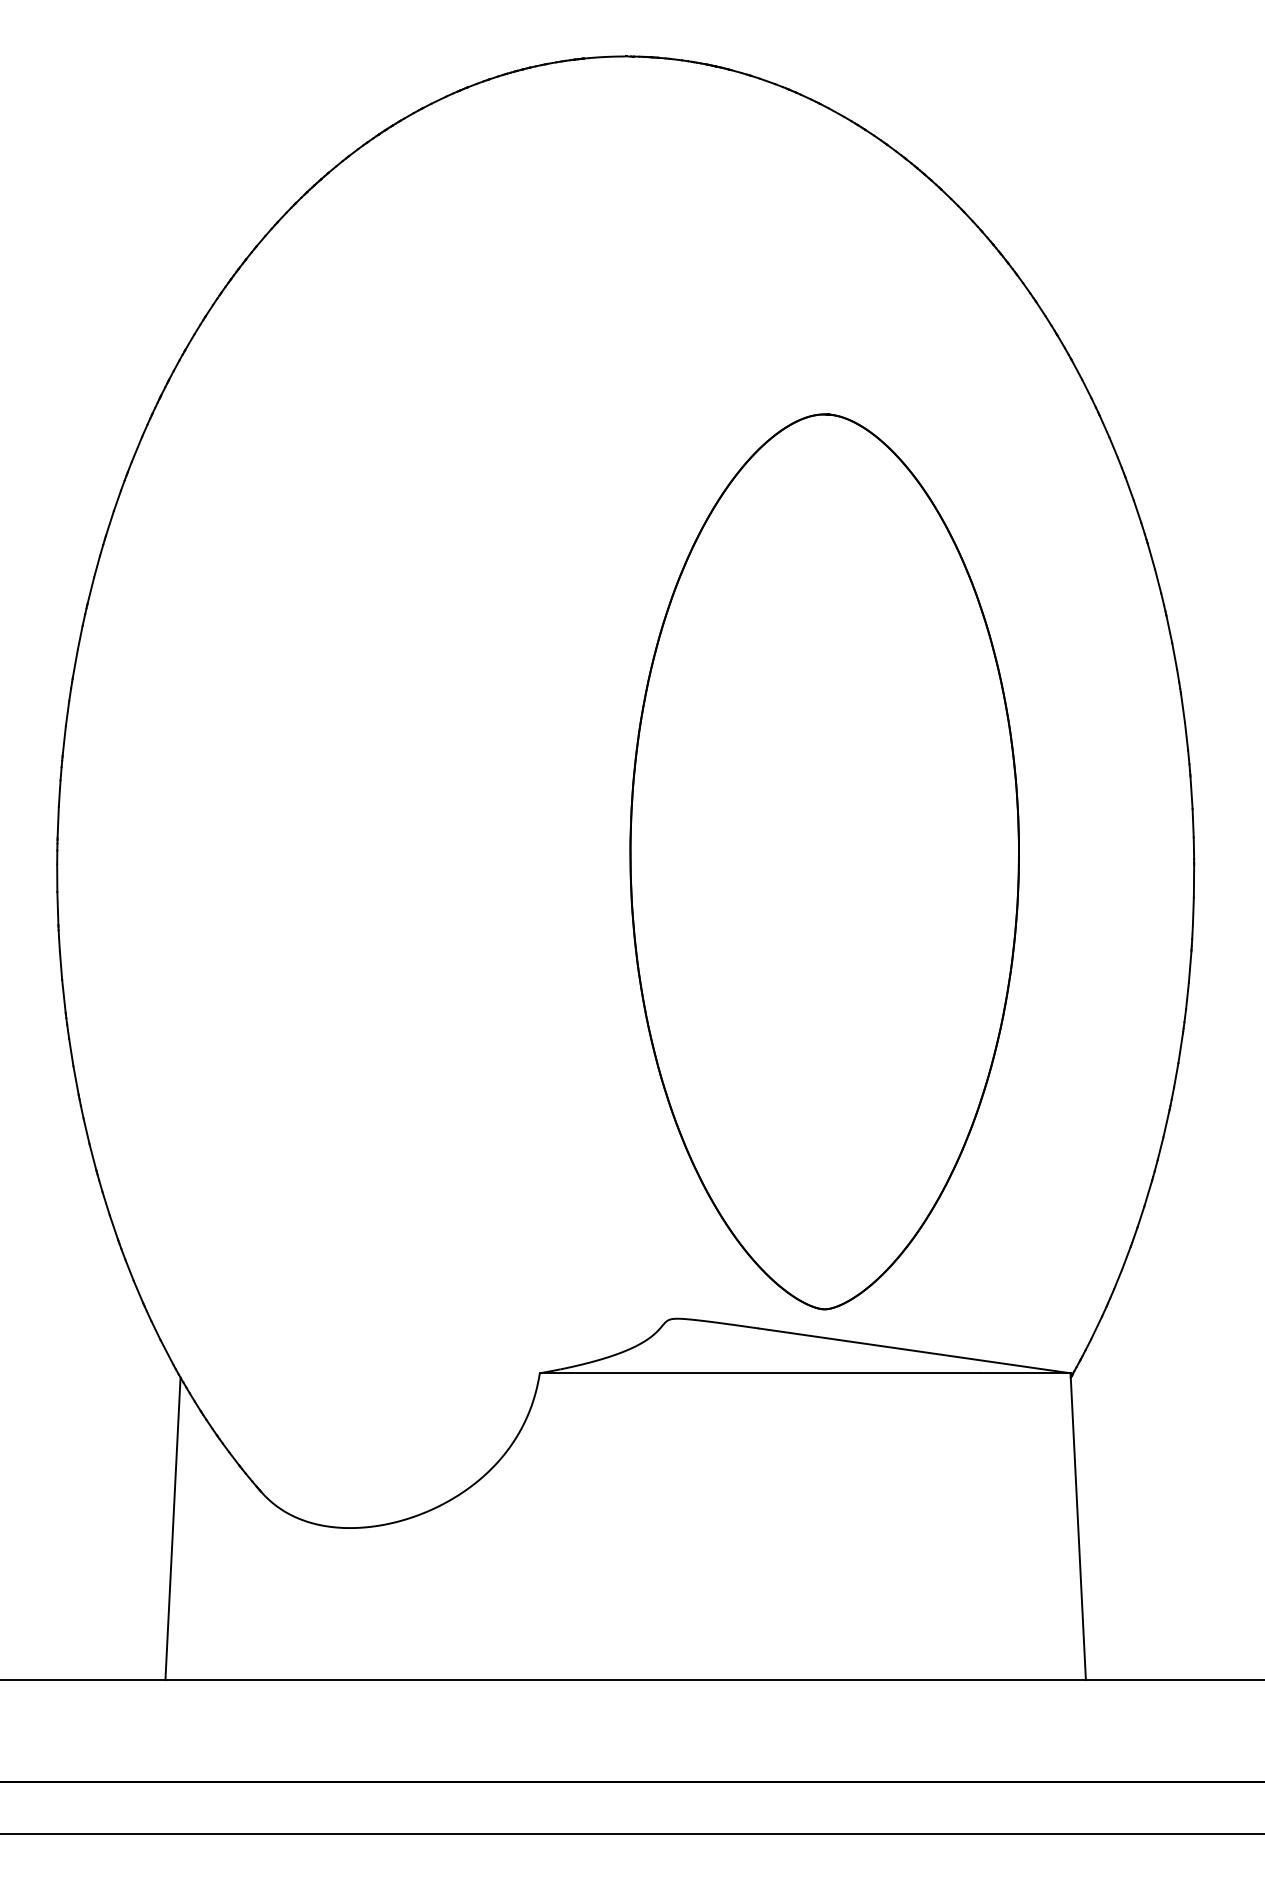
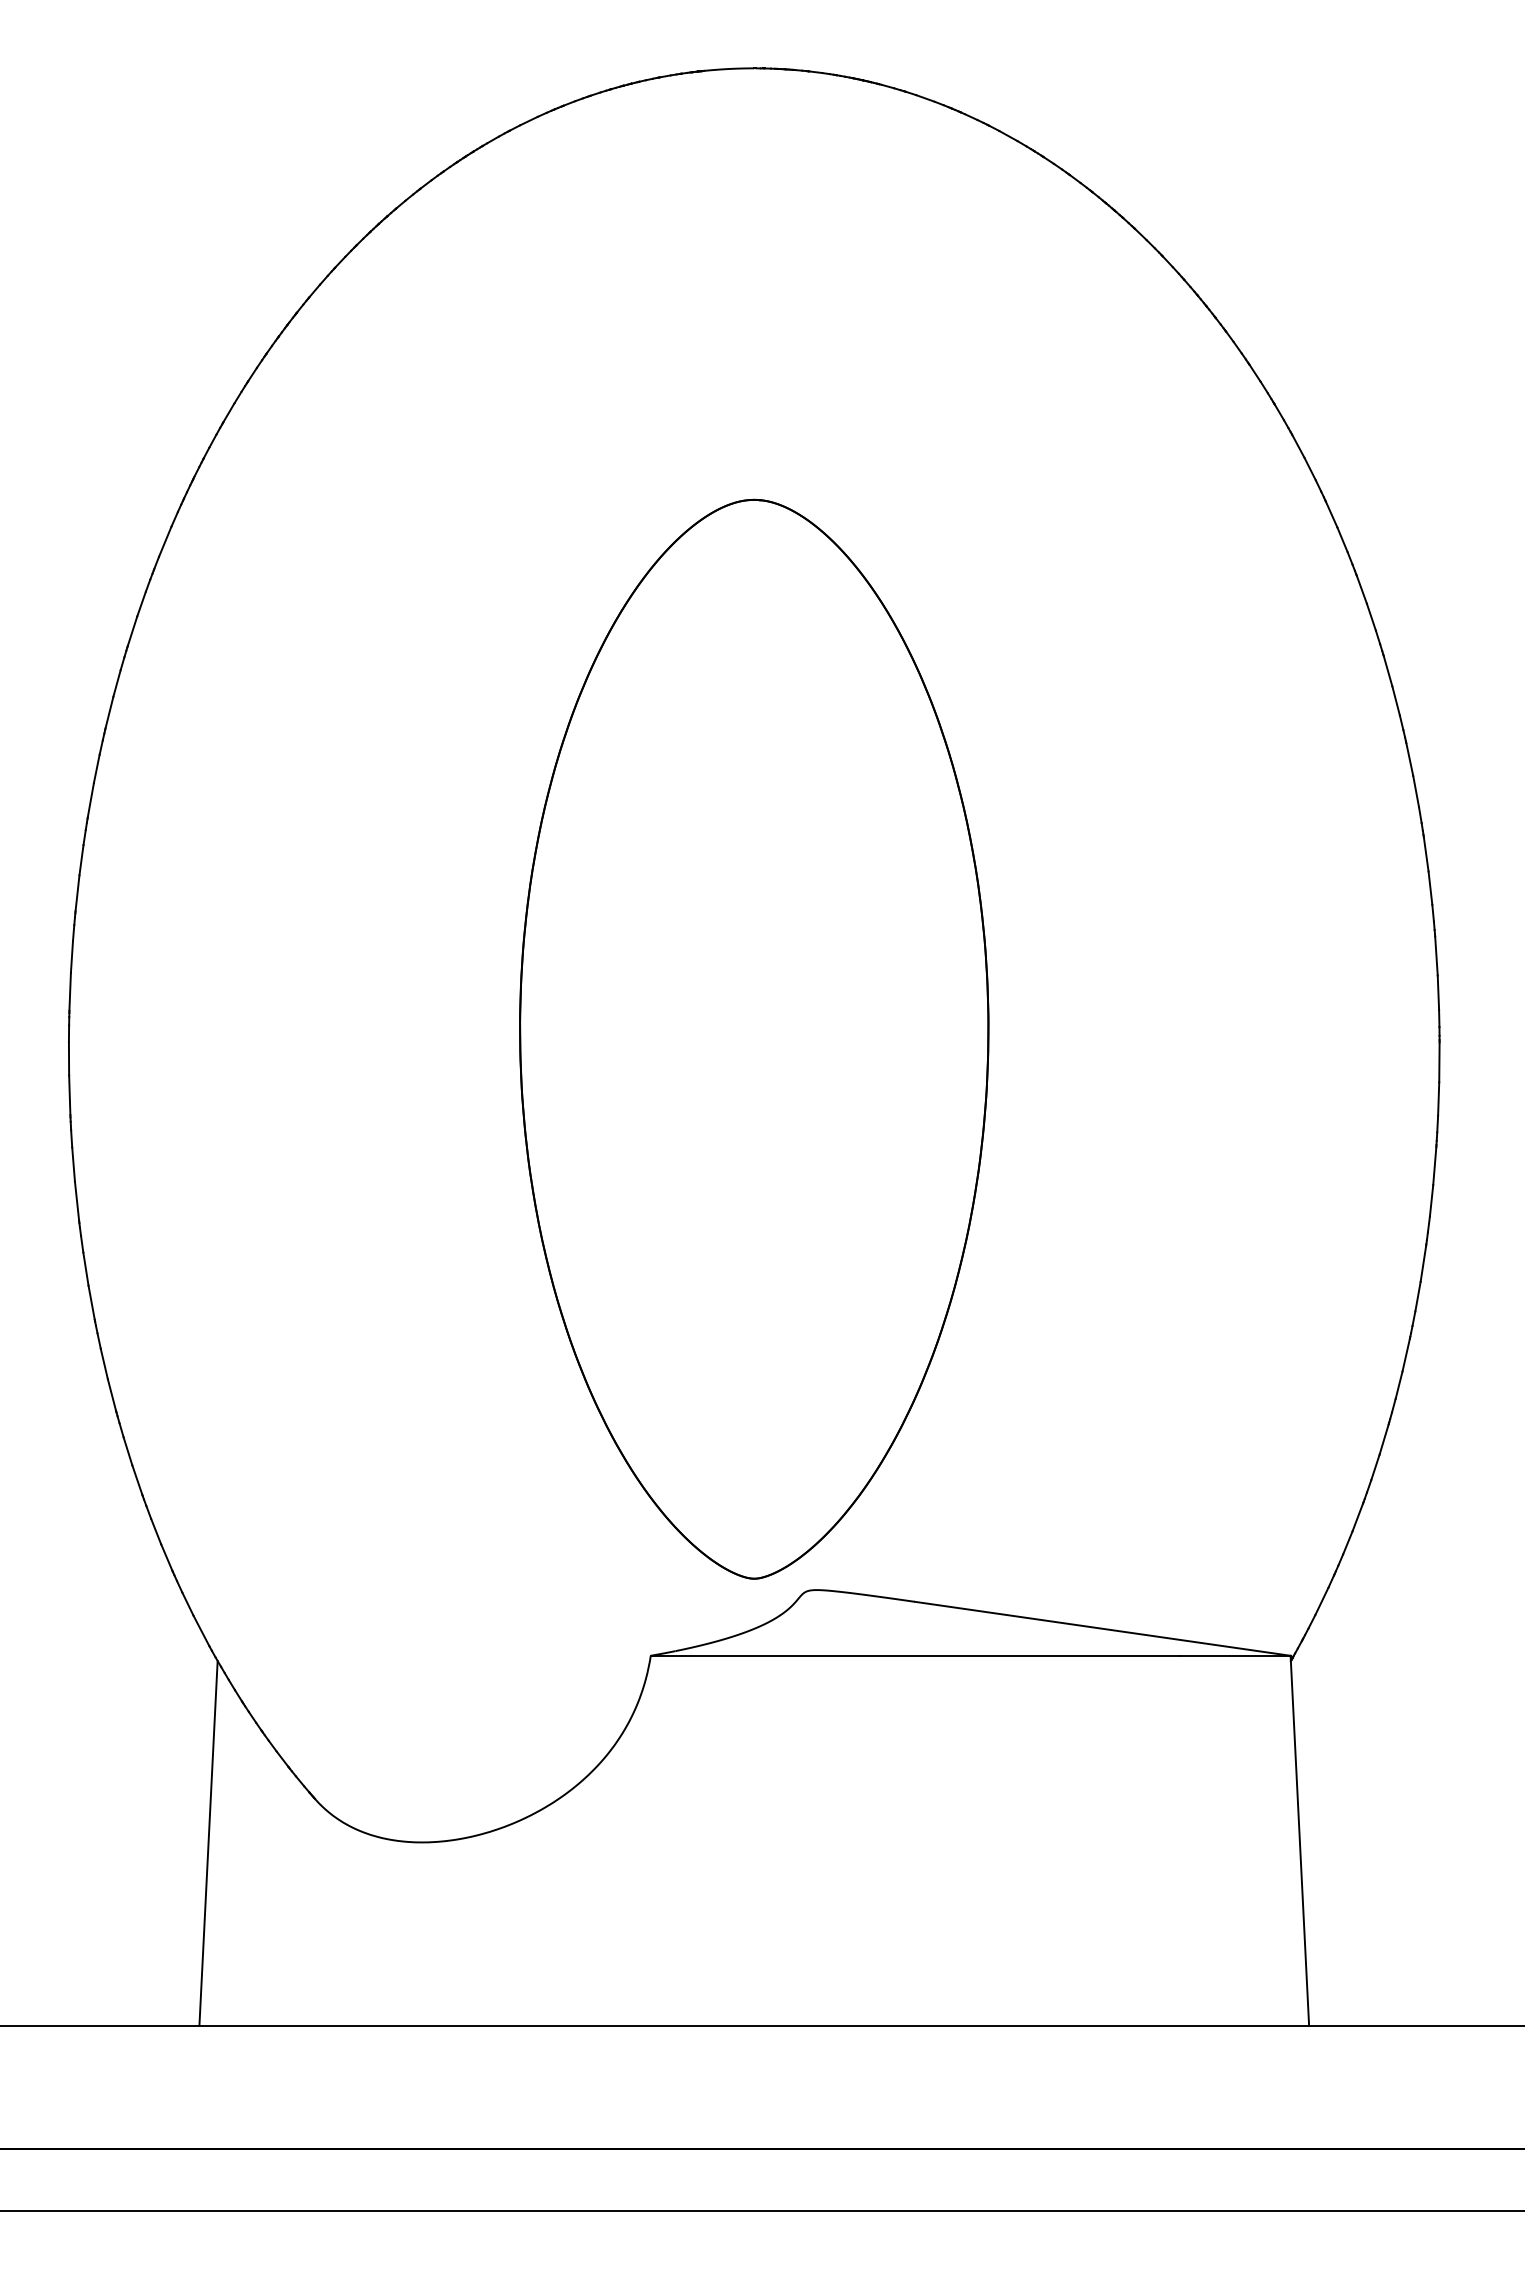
part: (824, 861) -> (754, 1038), moved

